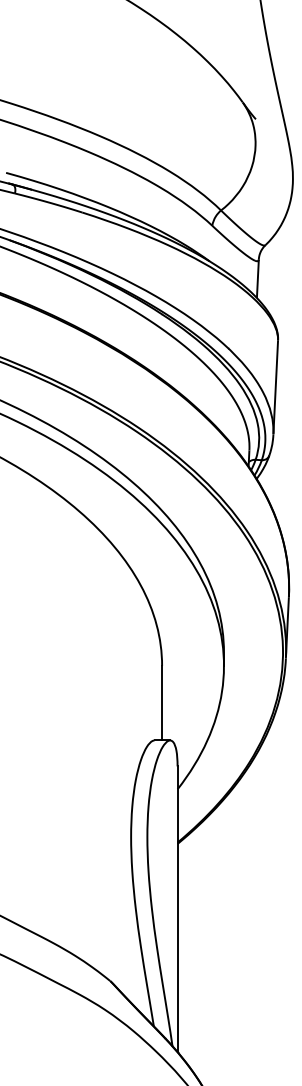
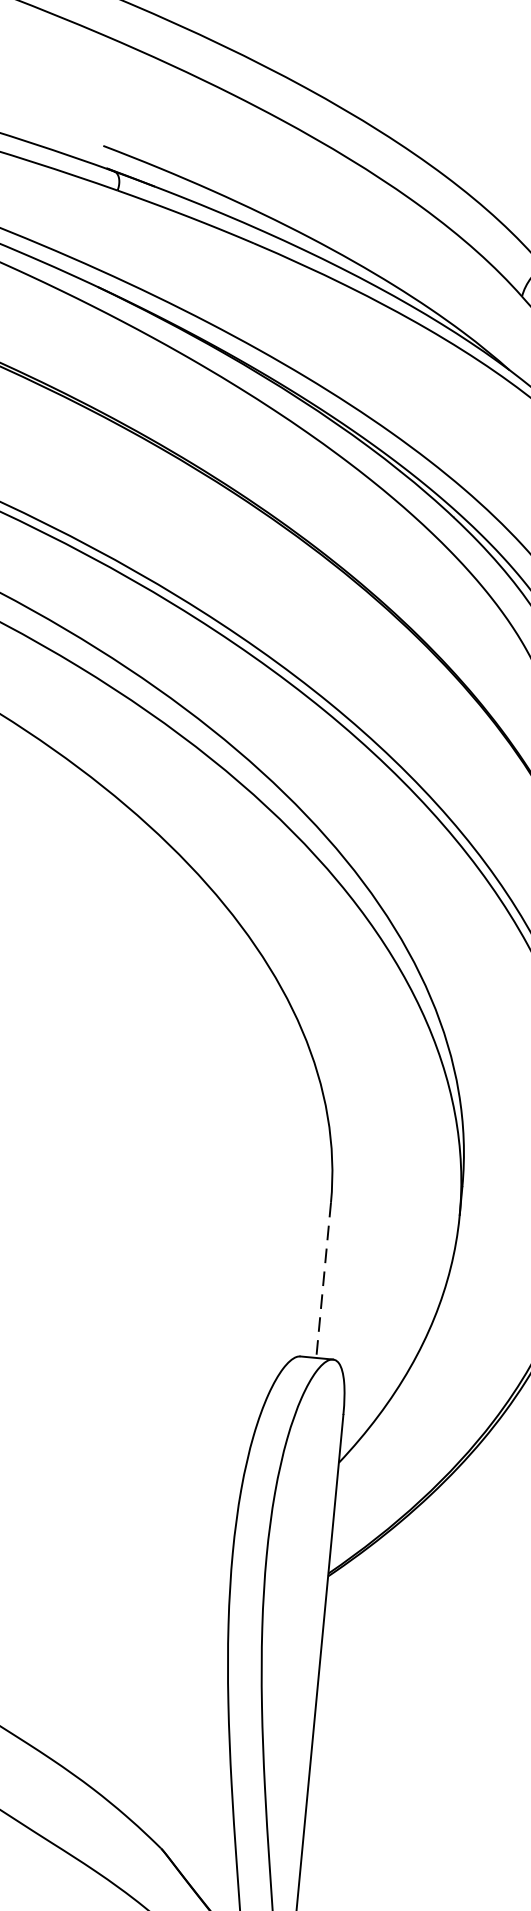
line: (162, 703) -> (324, 1281), solid -> dashed

